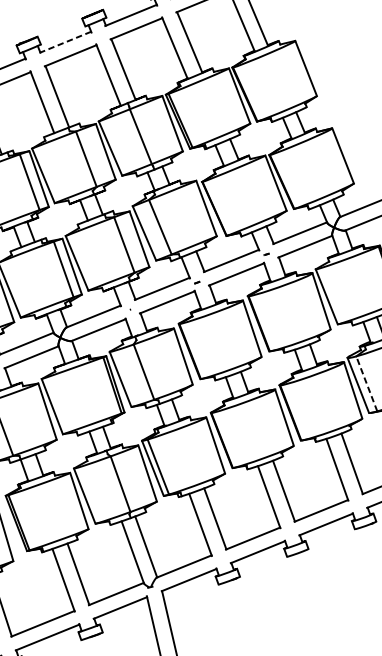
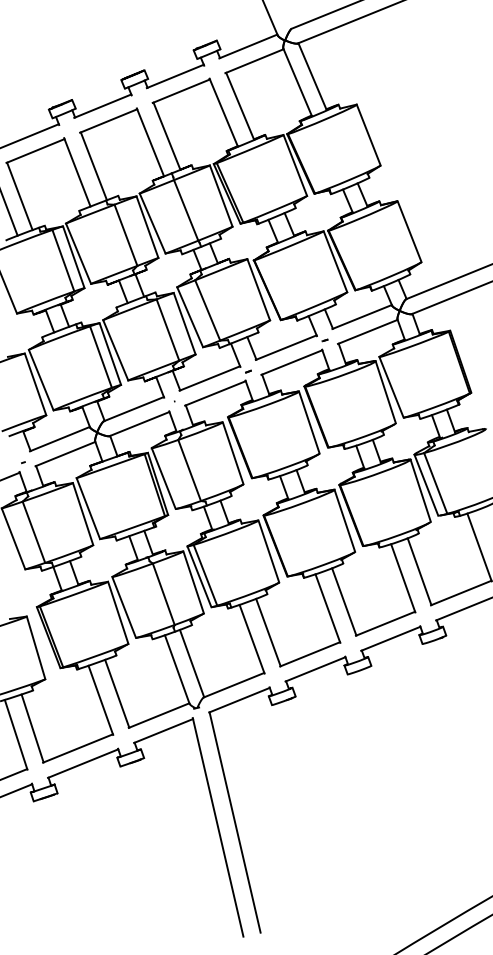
line: (65, 42) -> (102, 106), dashed -> solid
line: (366, 383) -> (435, 483), dashed -> solid

